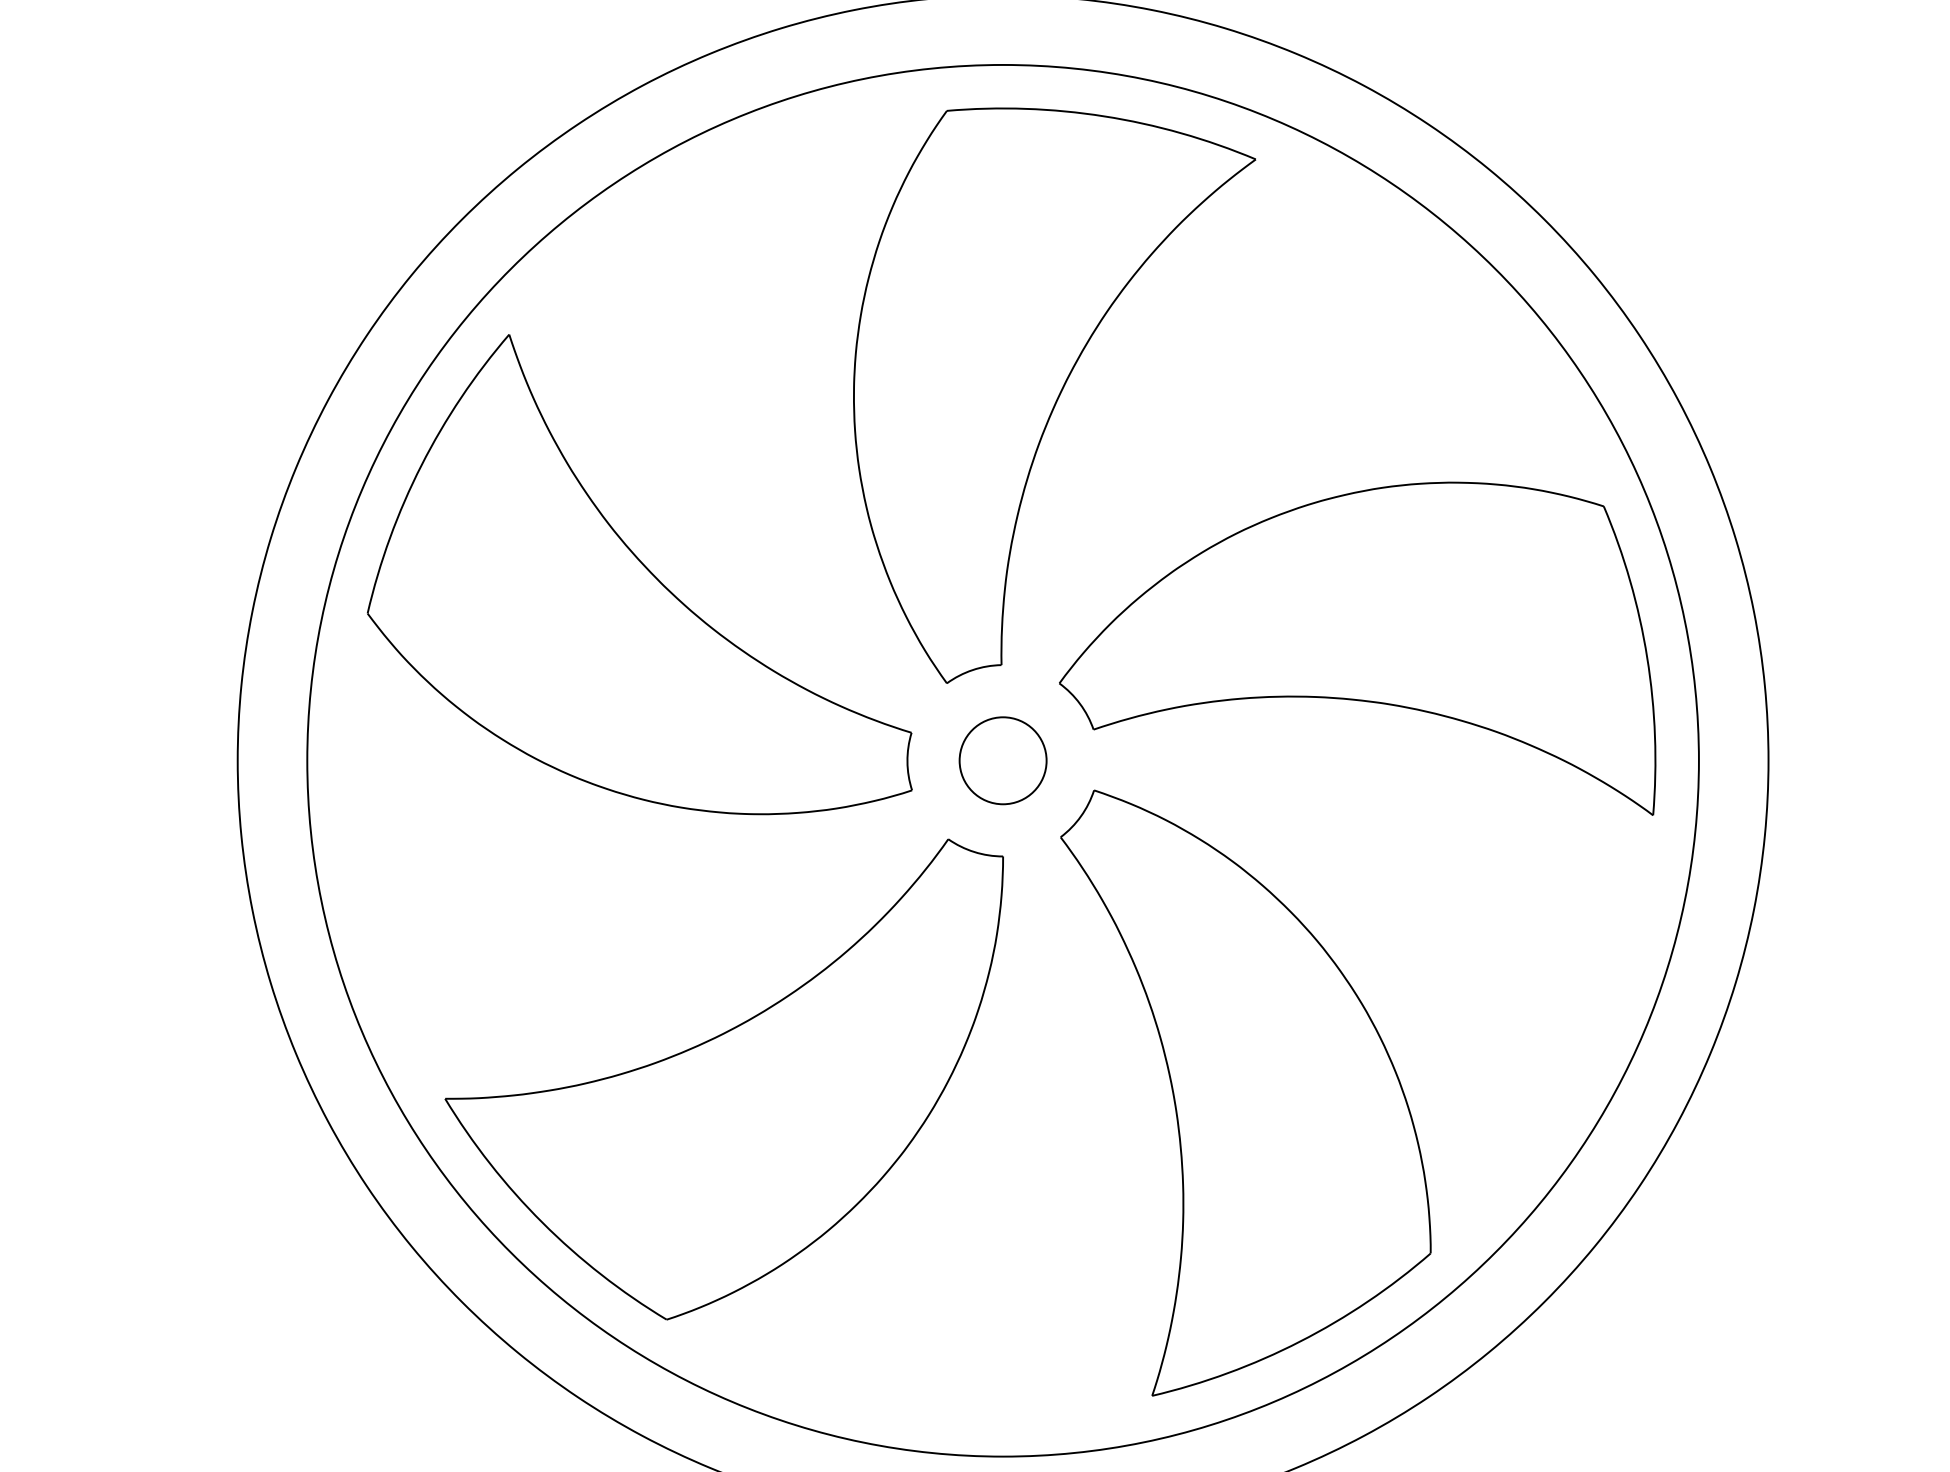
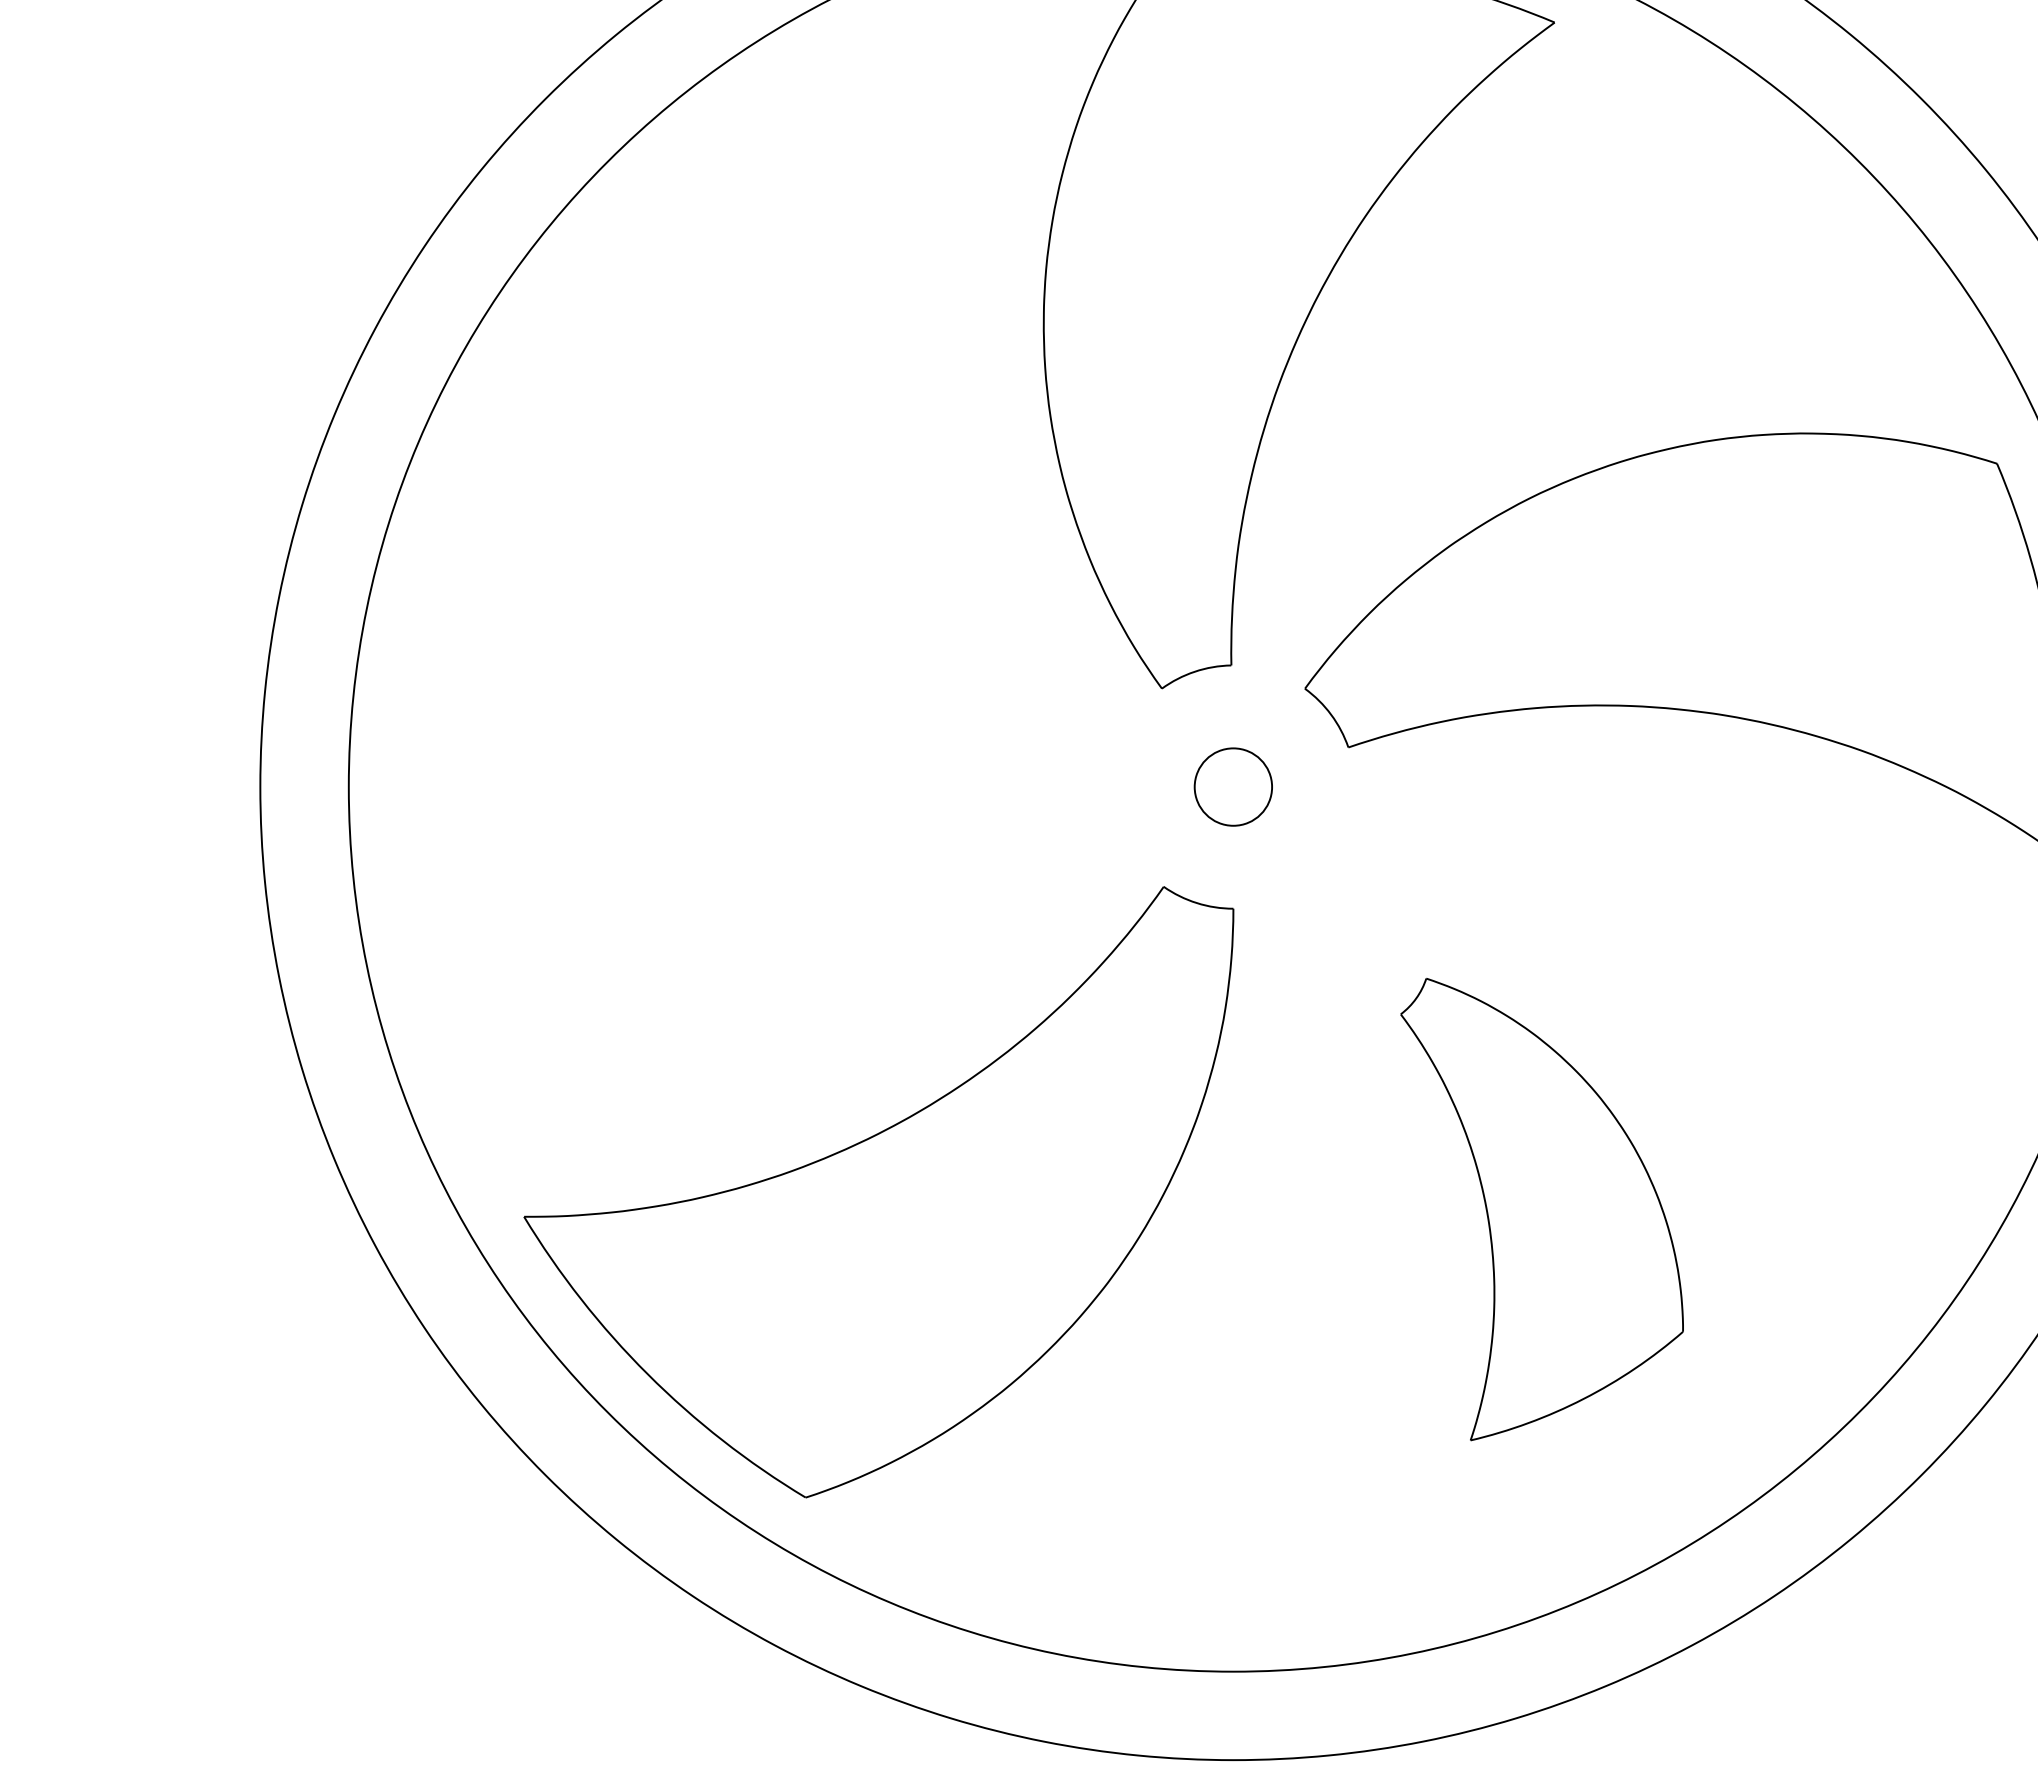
part: (639, 574) -> (771, 550), removed
circle: (1002, 760) -> (1232, 786), size x0.7
part: (1245, 1092) -> (1541, 1208), size x0.6

